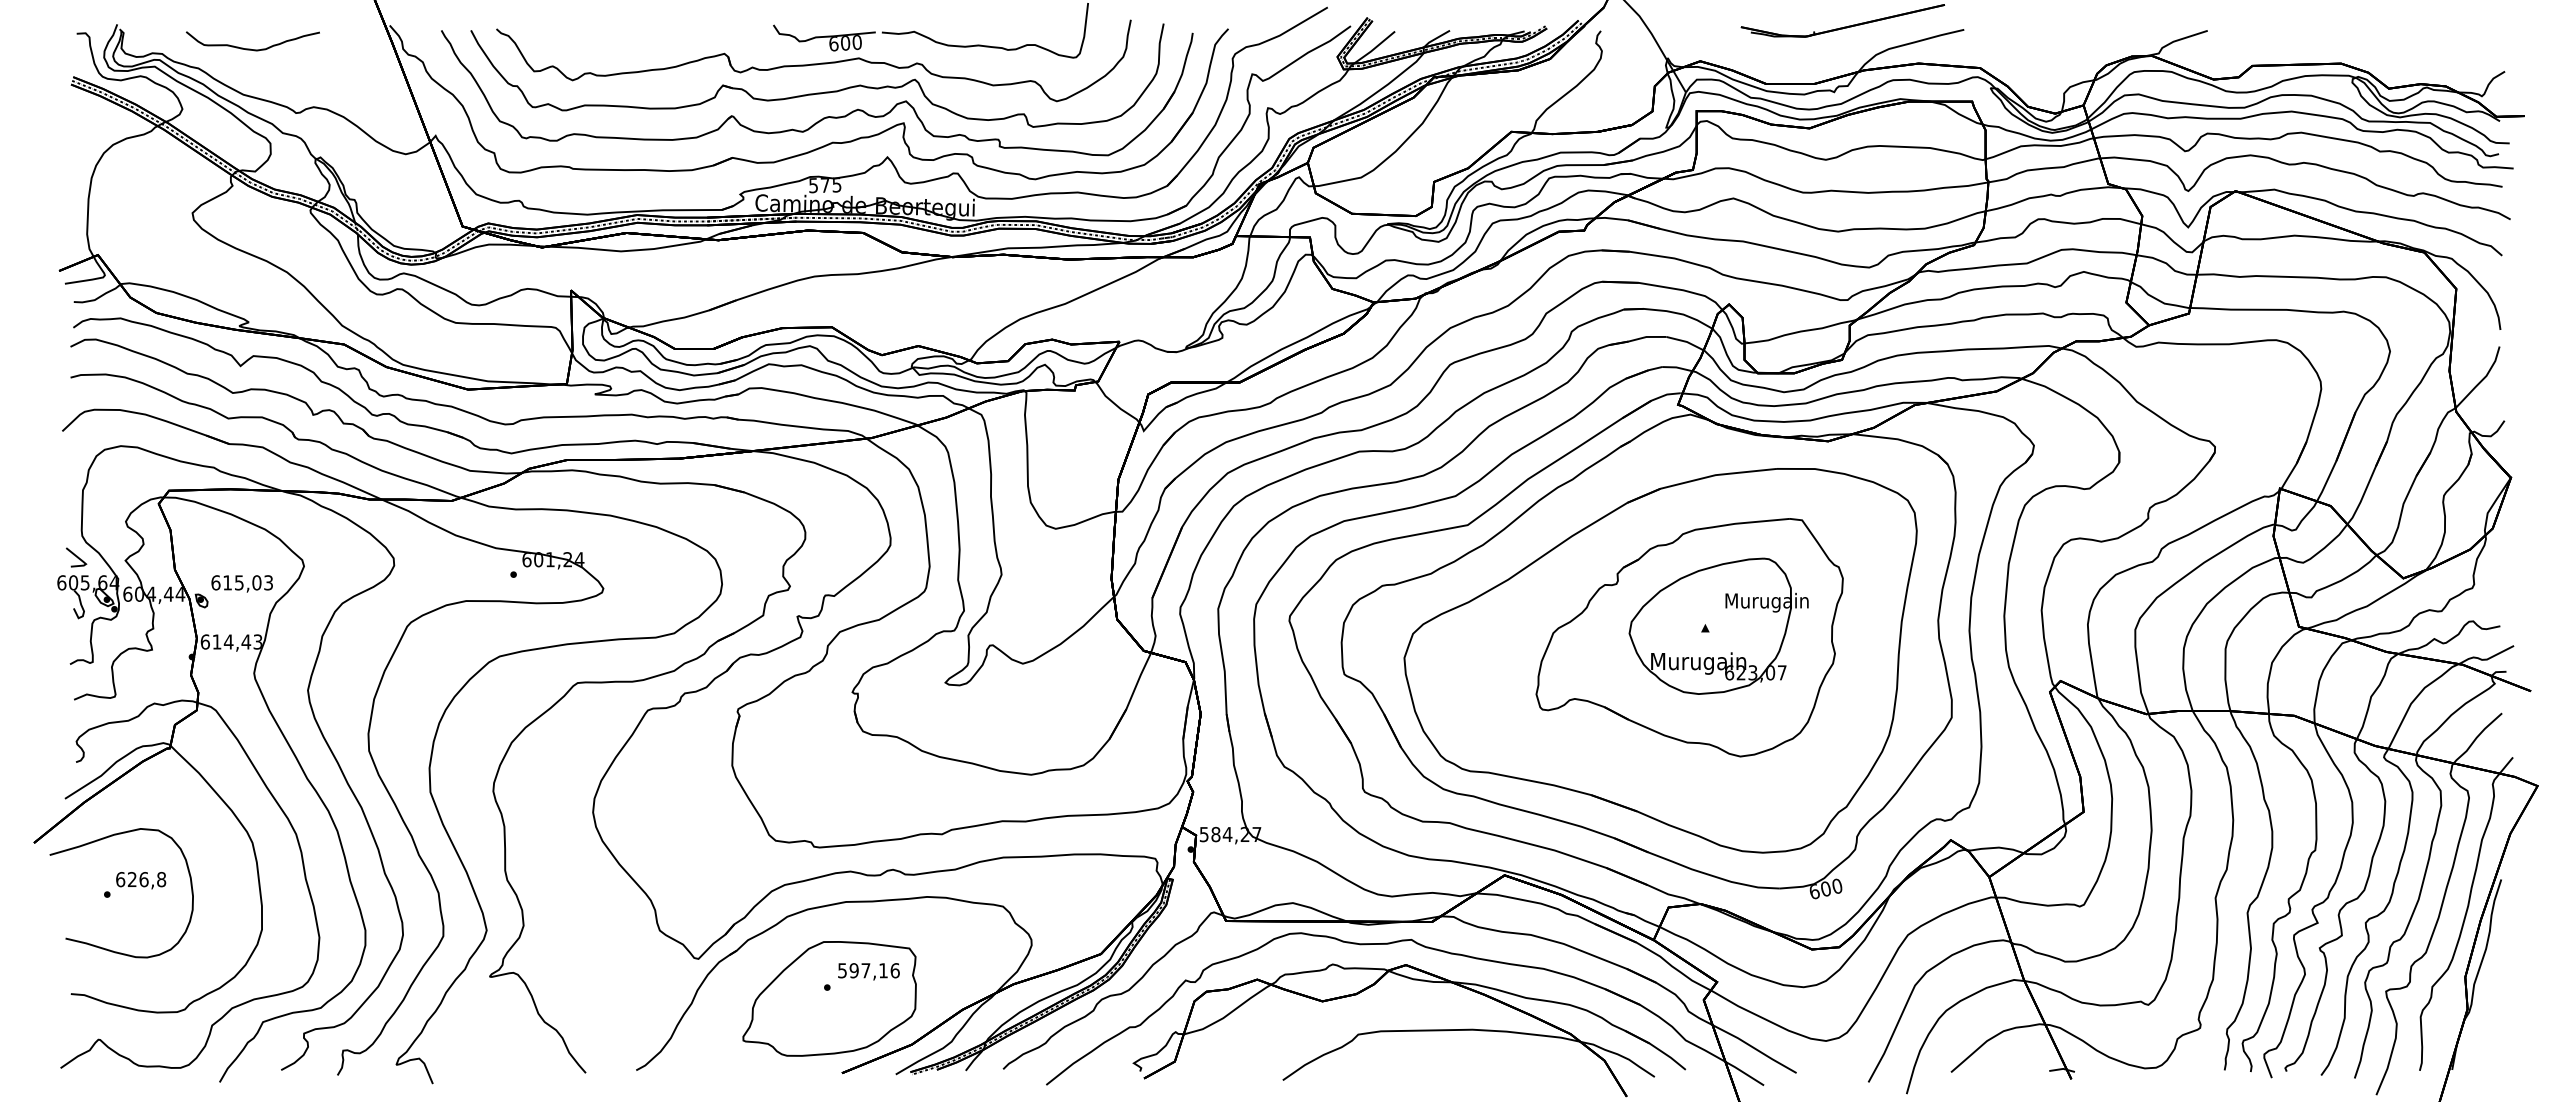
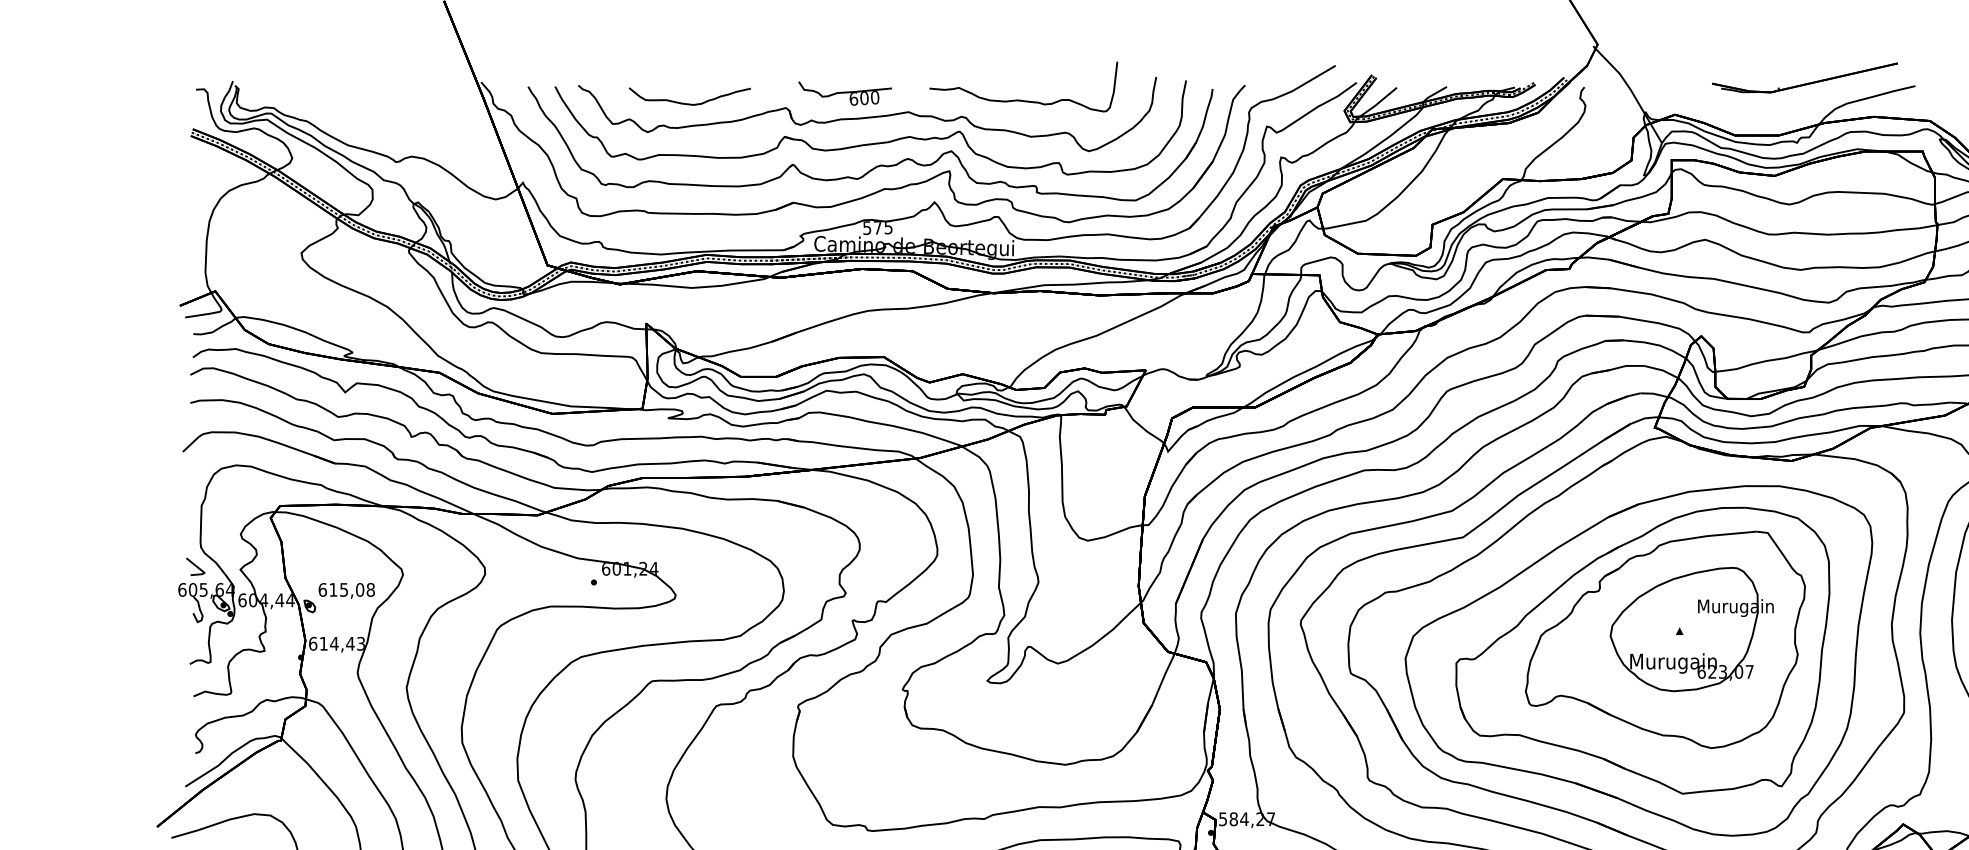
part: (824, 37) -> (845, 93), moved
curve: (250, 48) -> (687, 103), moved
text: (268, 582) -> (370, 589), 615,03 -> 615,08
part: (1664, 649) -> (1642, 650), added

